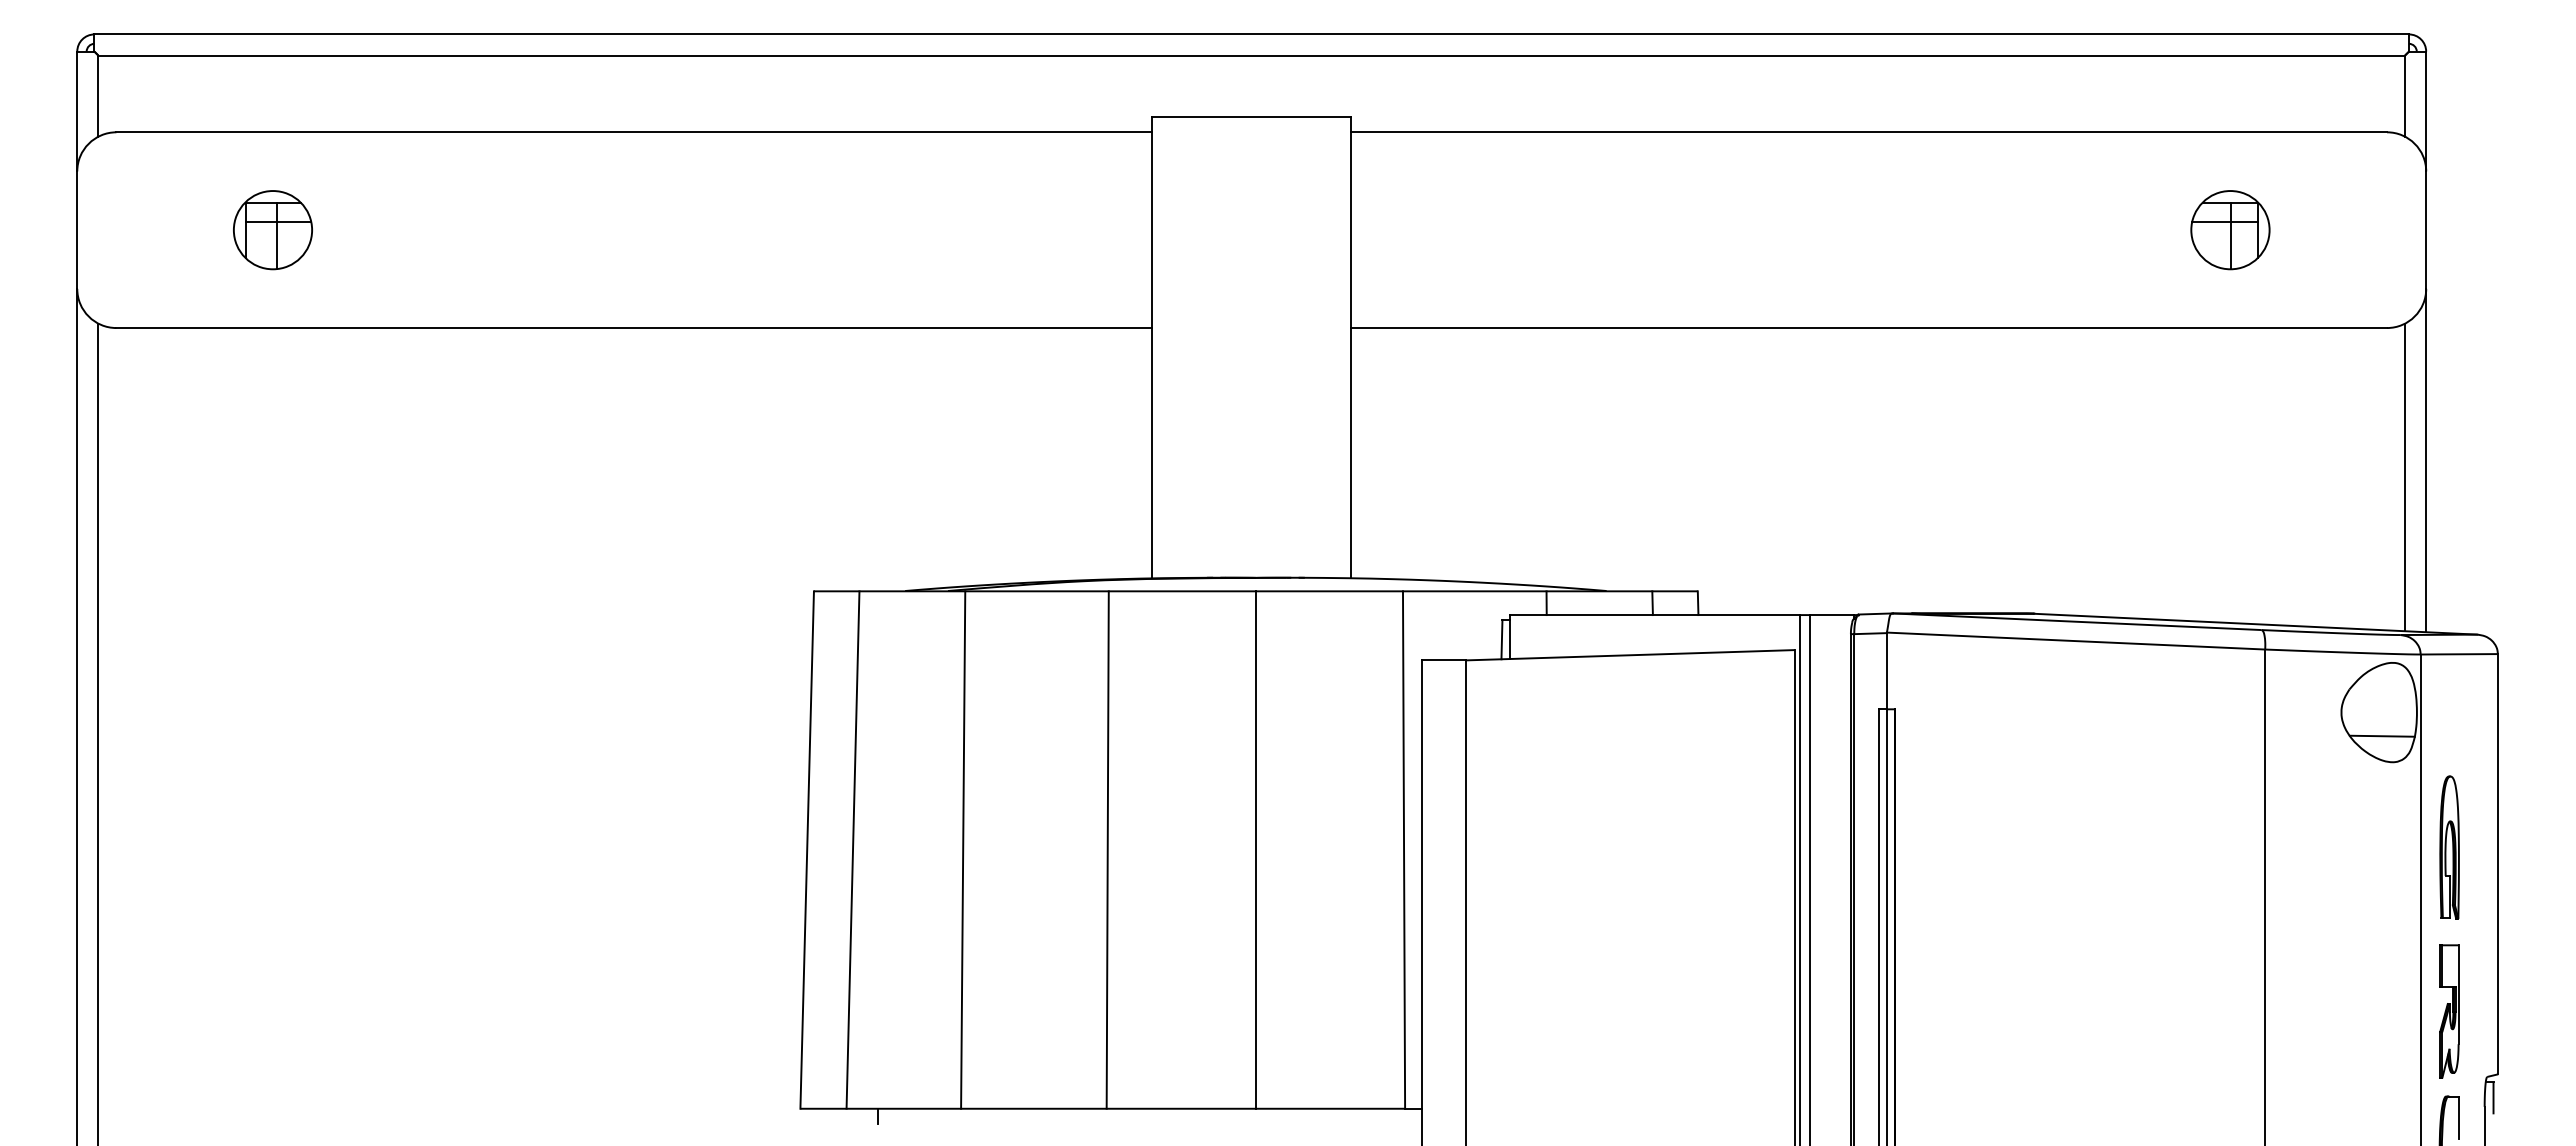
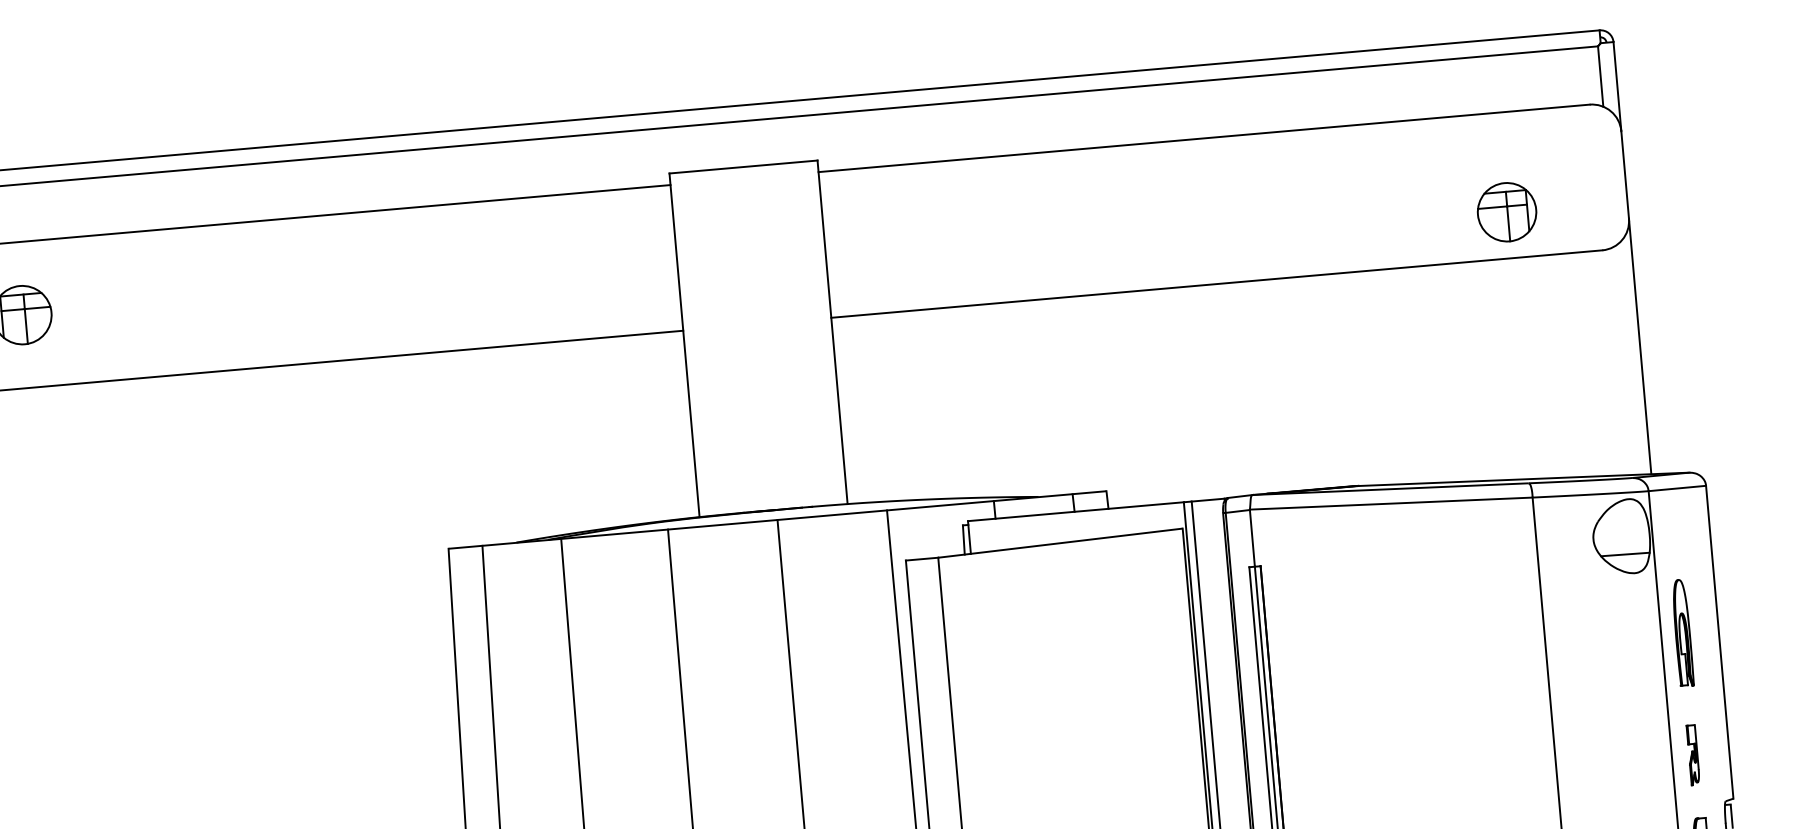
part: (2230, 230) -> (1507, 212), moved
line: (2405, 477) -> (1625, 360), removed
part: (2449, 1011) -> (1693, 755), size x0.6

